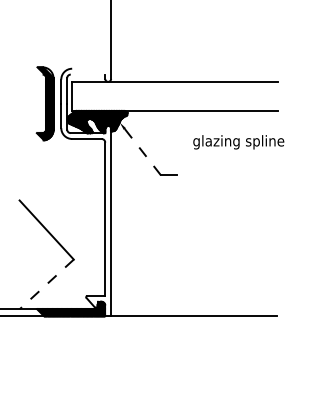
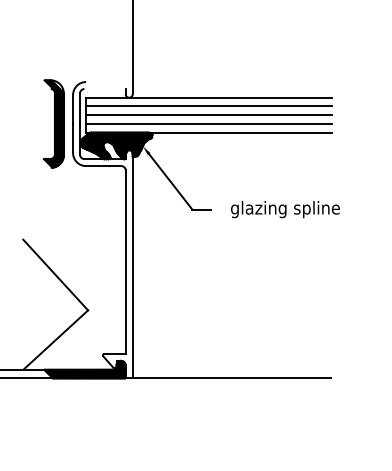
line: (174, 89) -> (208, 106), added
line: (174, 96) -> (208, 115), added
line: (174, 103) -> (208, 123), added
text: (238, 142) -> (285, 209), moved
line: (143, 152) -> (171, 182), dashed -> solid
line: (46, 284) -> (55, 340), dashed -> solid

